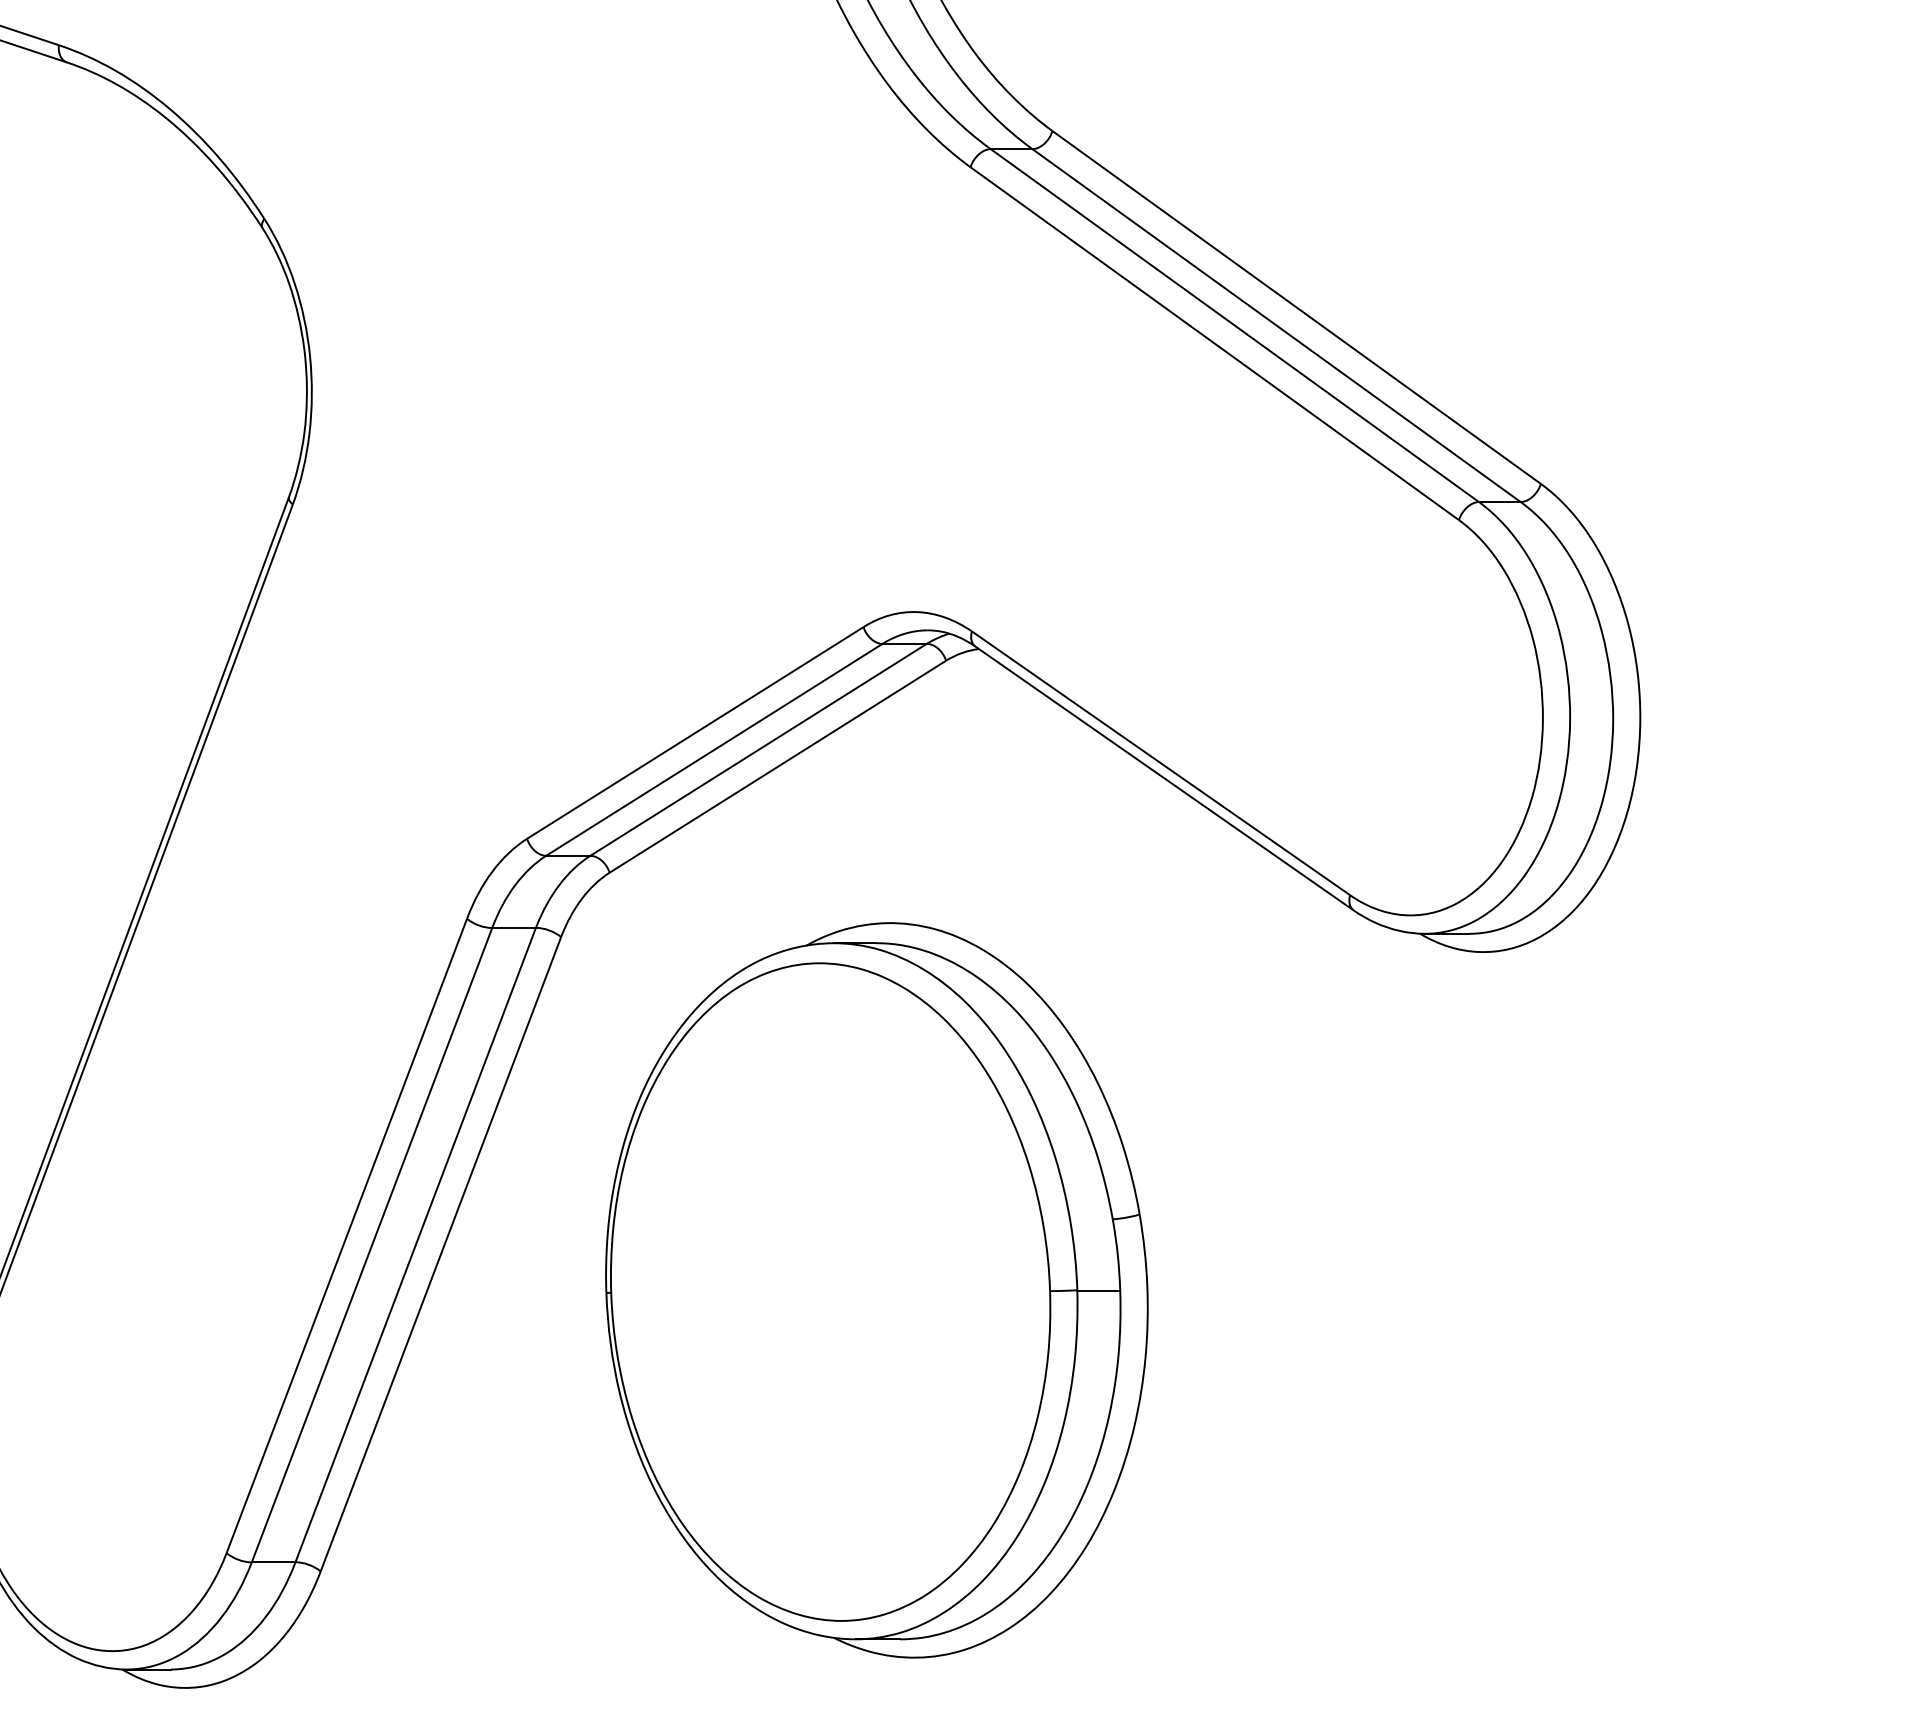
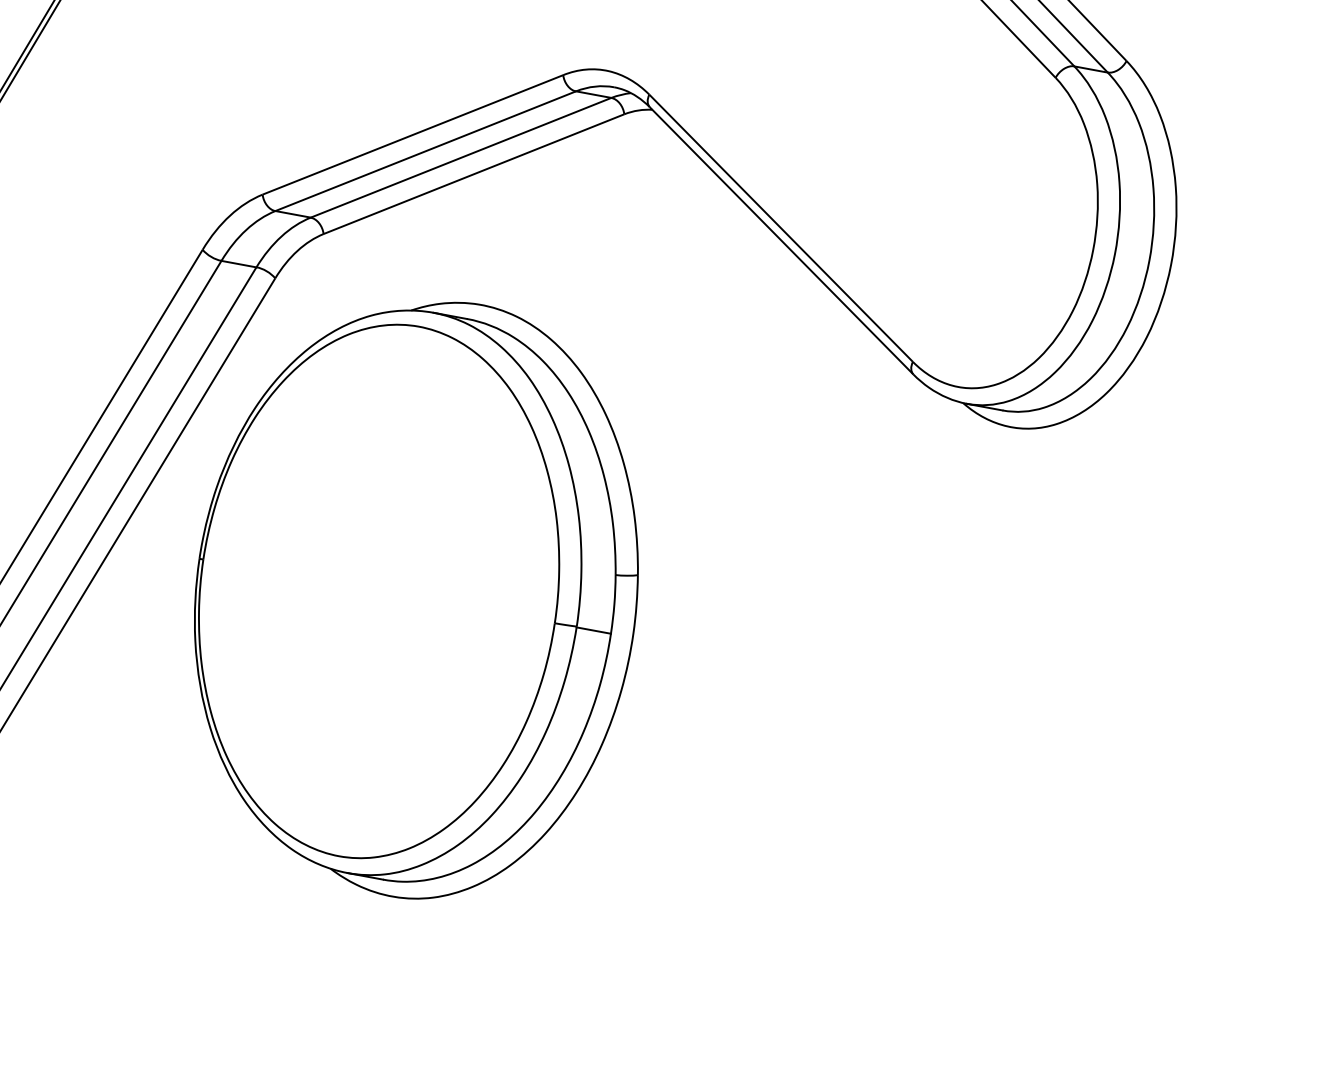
part: (876, 1290) -> (416, 596), moved

